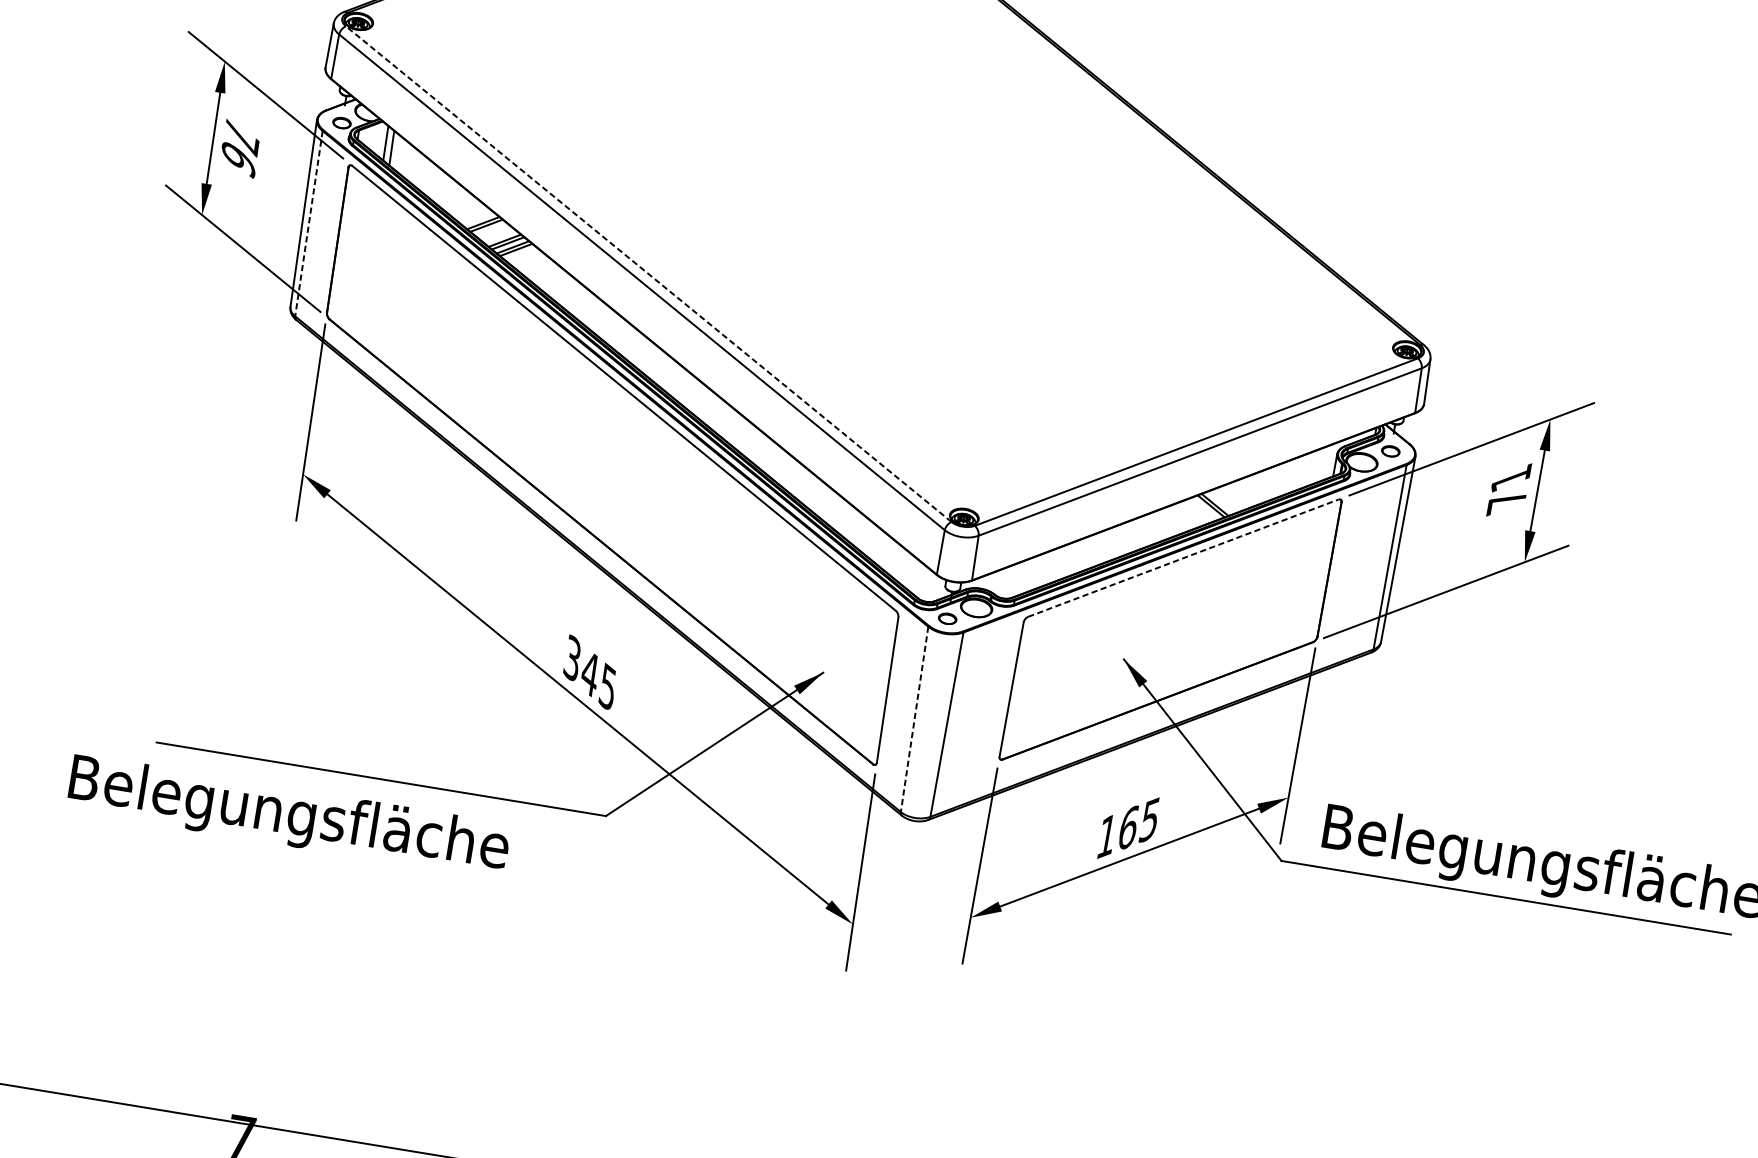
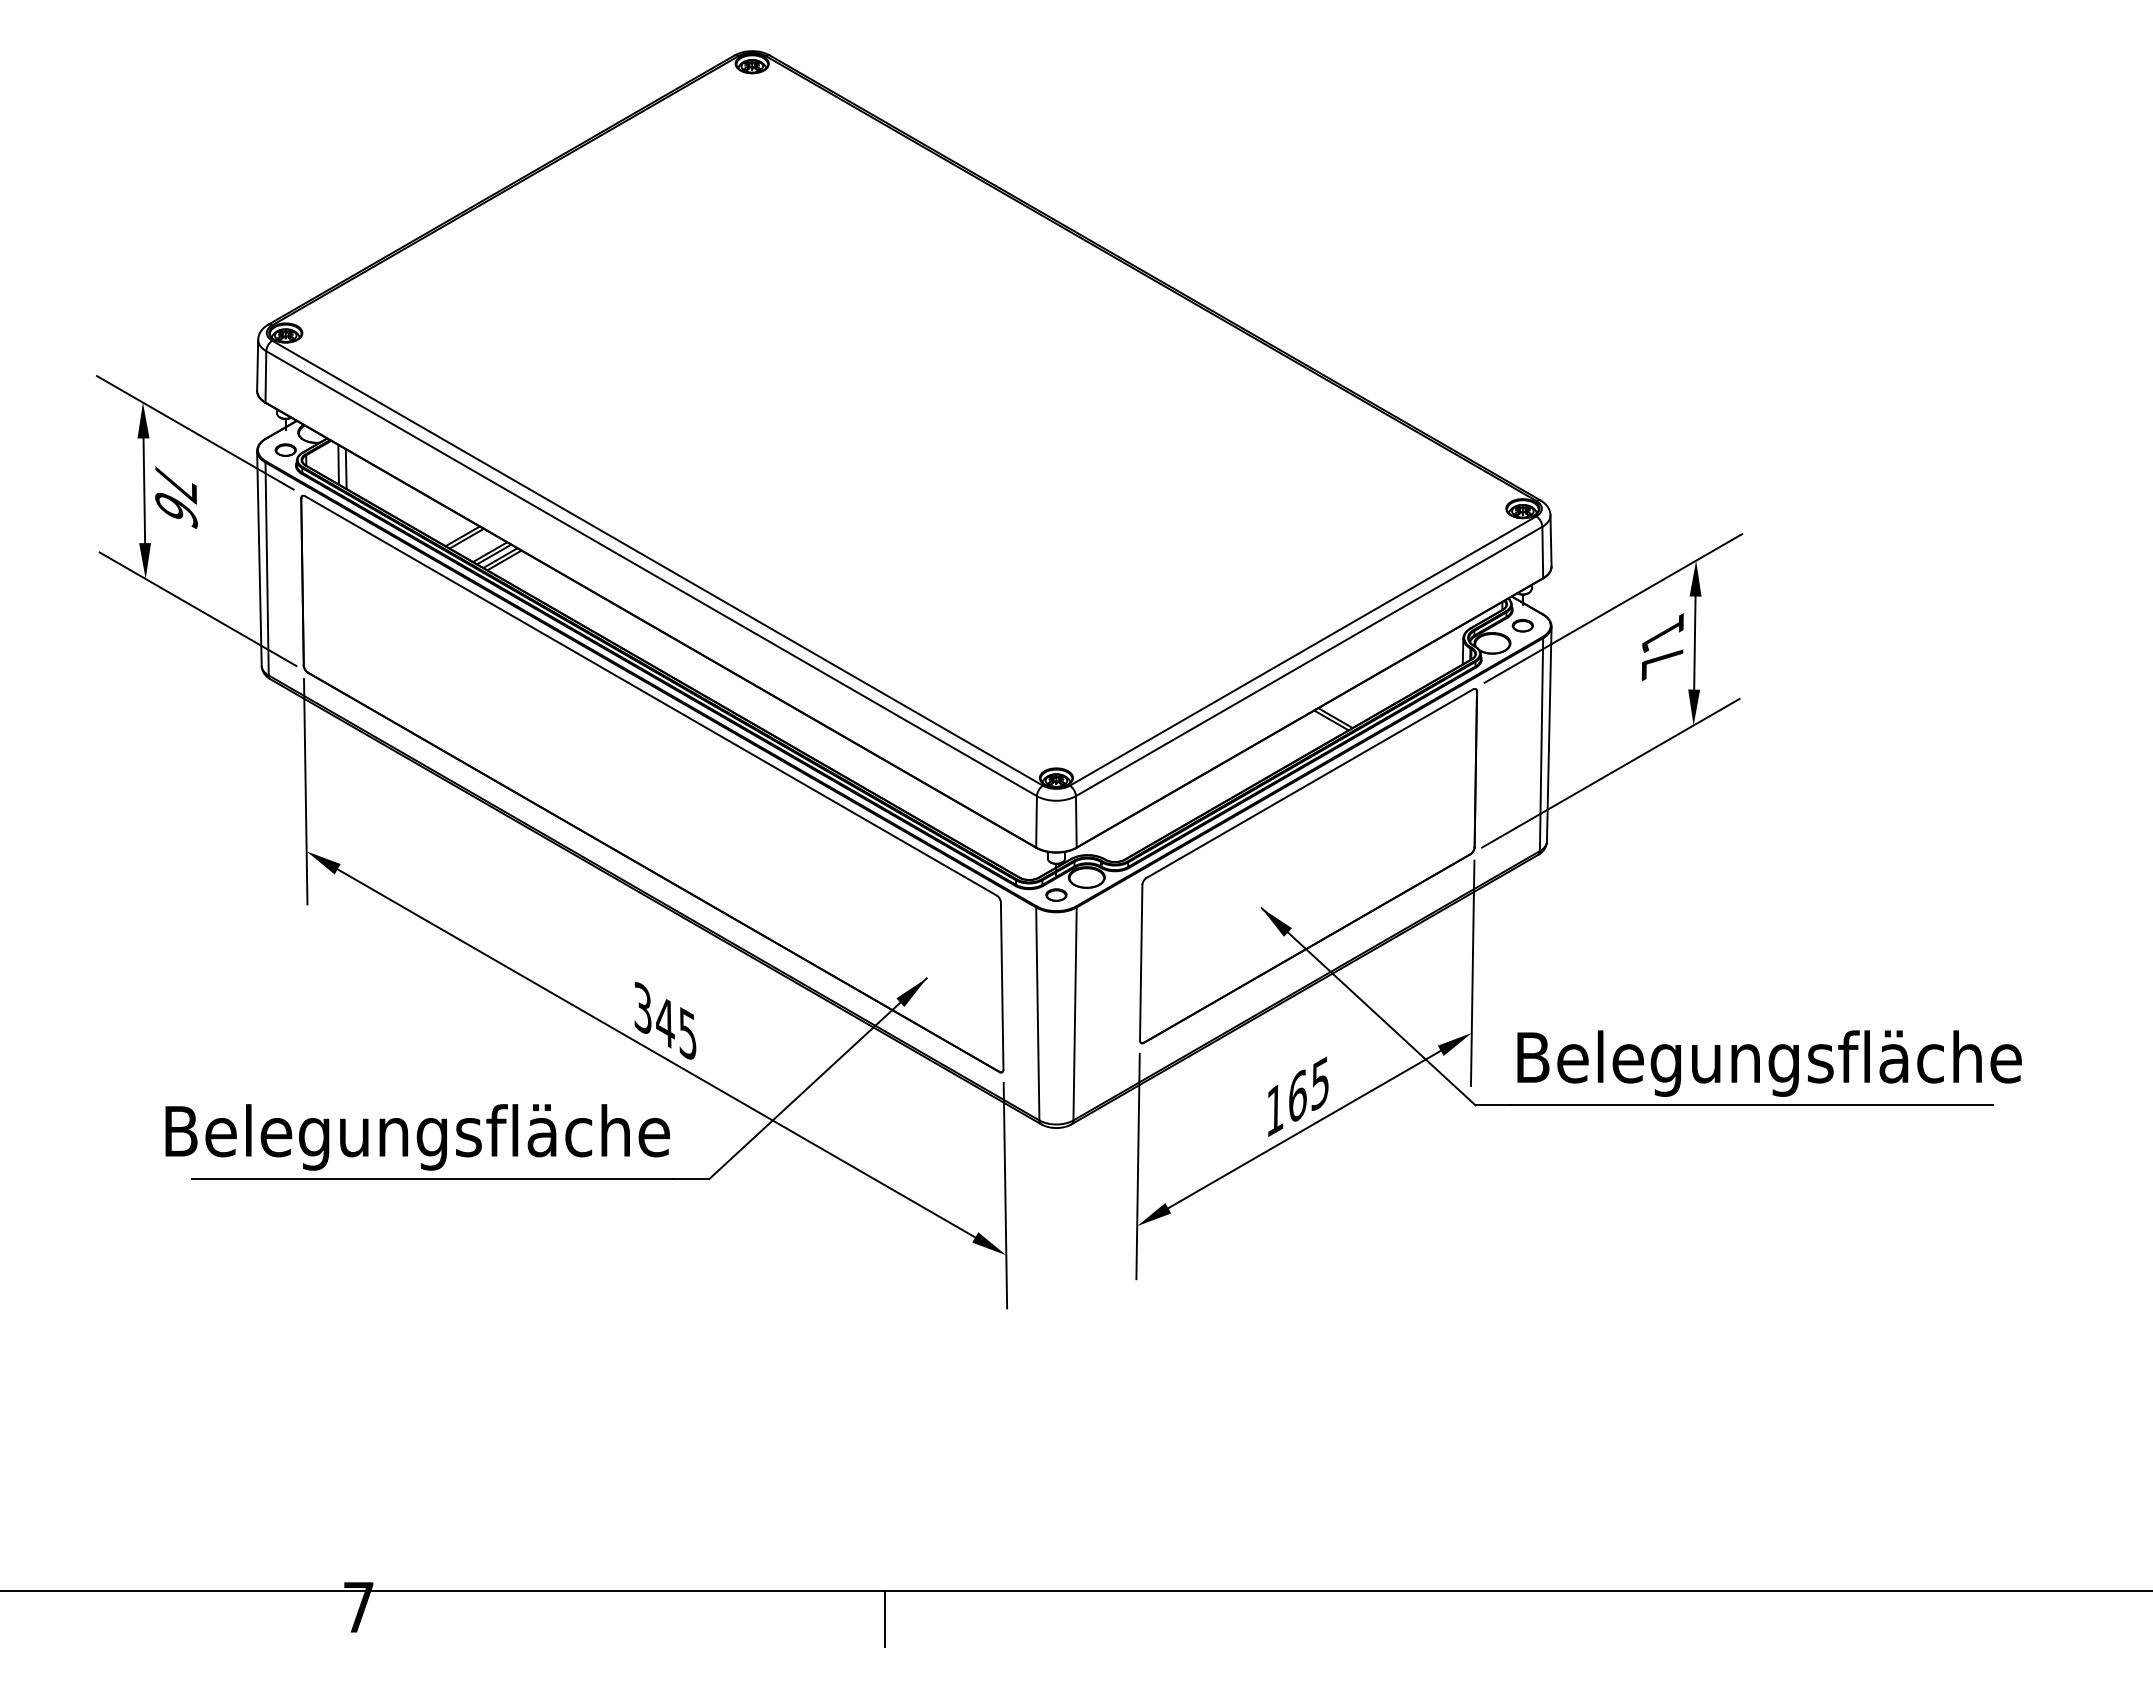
line: (309, 224) -> (267, 569), dashed -> solid
line: (648, 274) -> (657, 563), dashed -> solid
line: (1183, 557) -> (1309, 783), dashed -> solid
line: (914, 718) -> (1037, 1013), dashed -> solid
text: (288, 817) -> (417, 1137), moved

